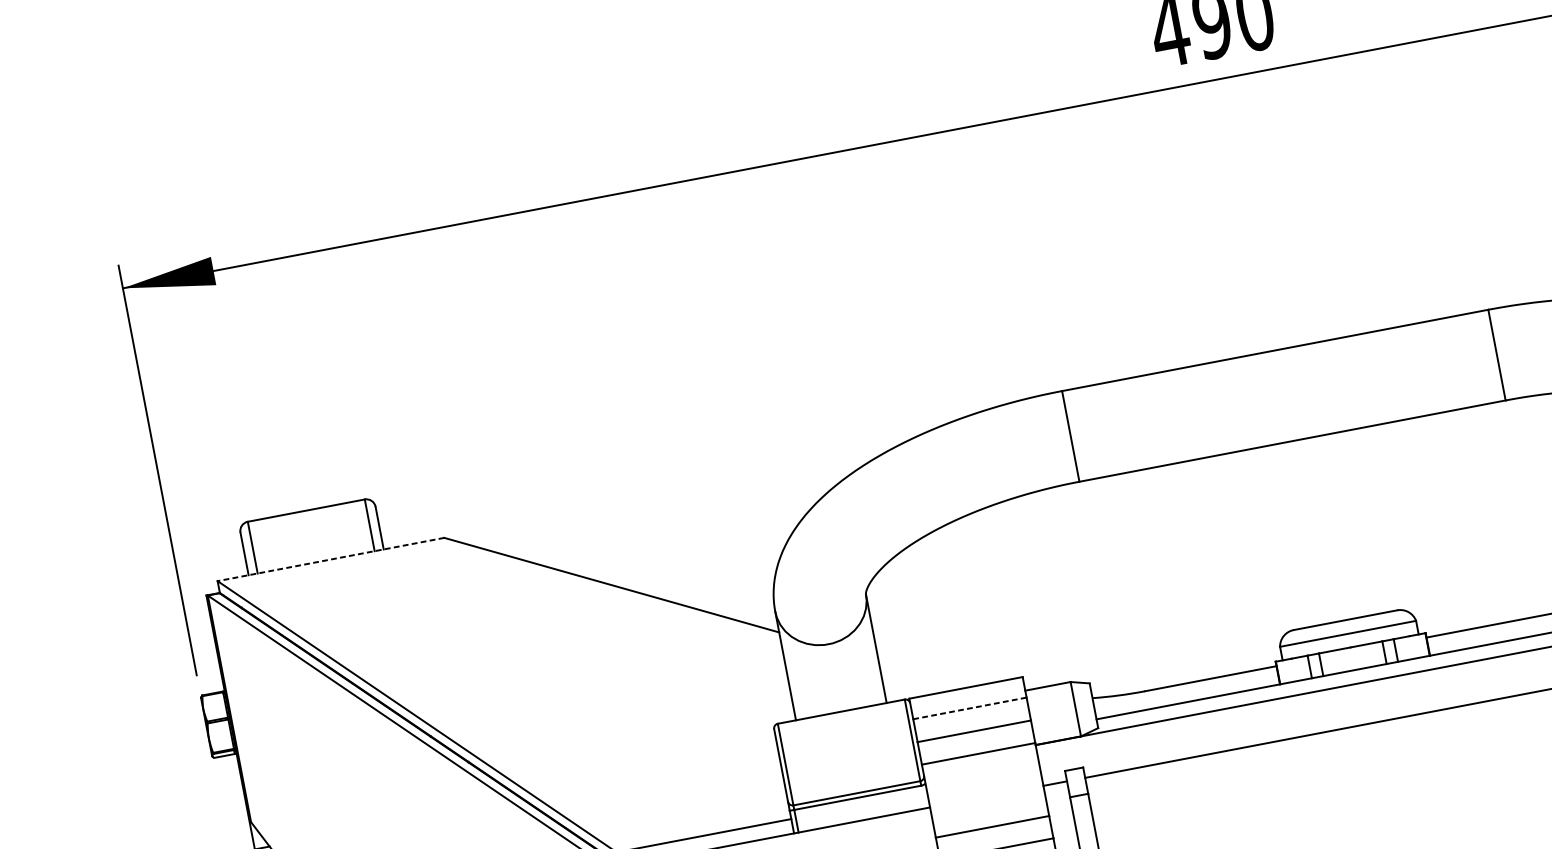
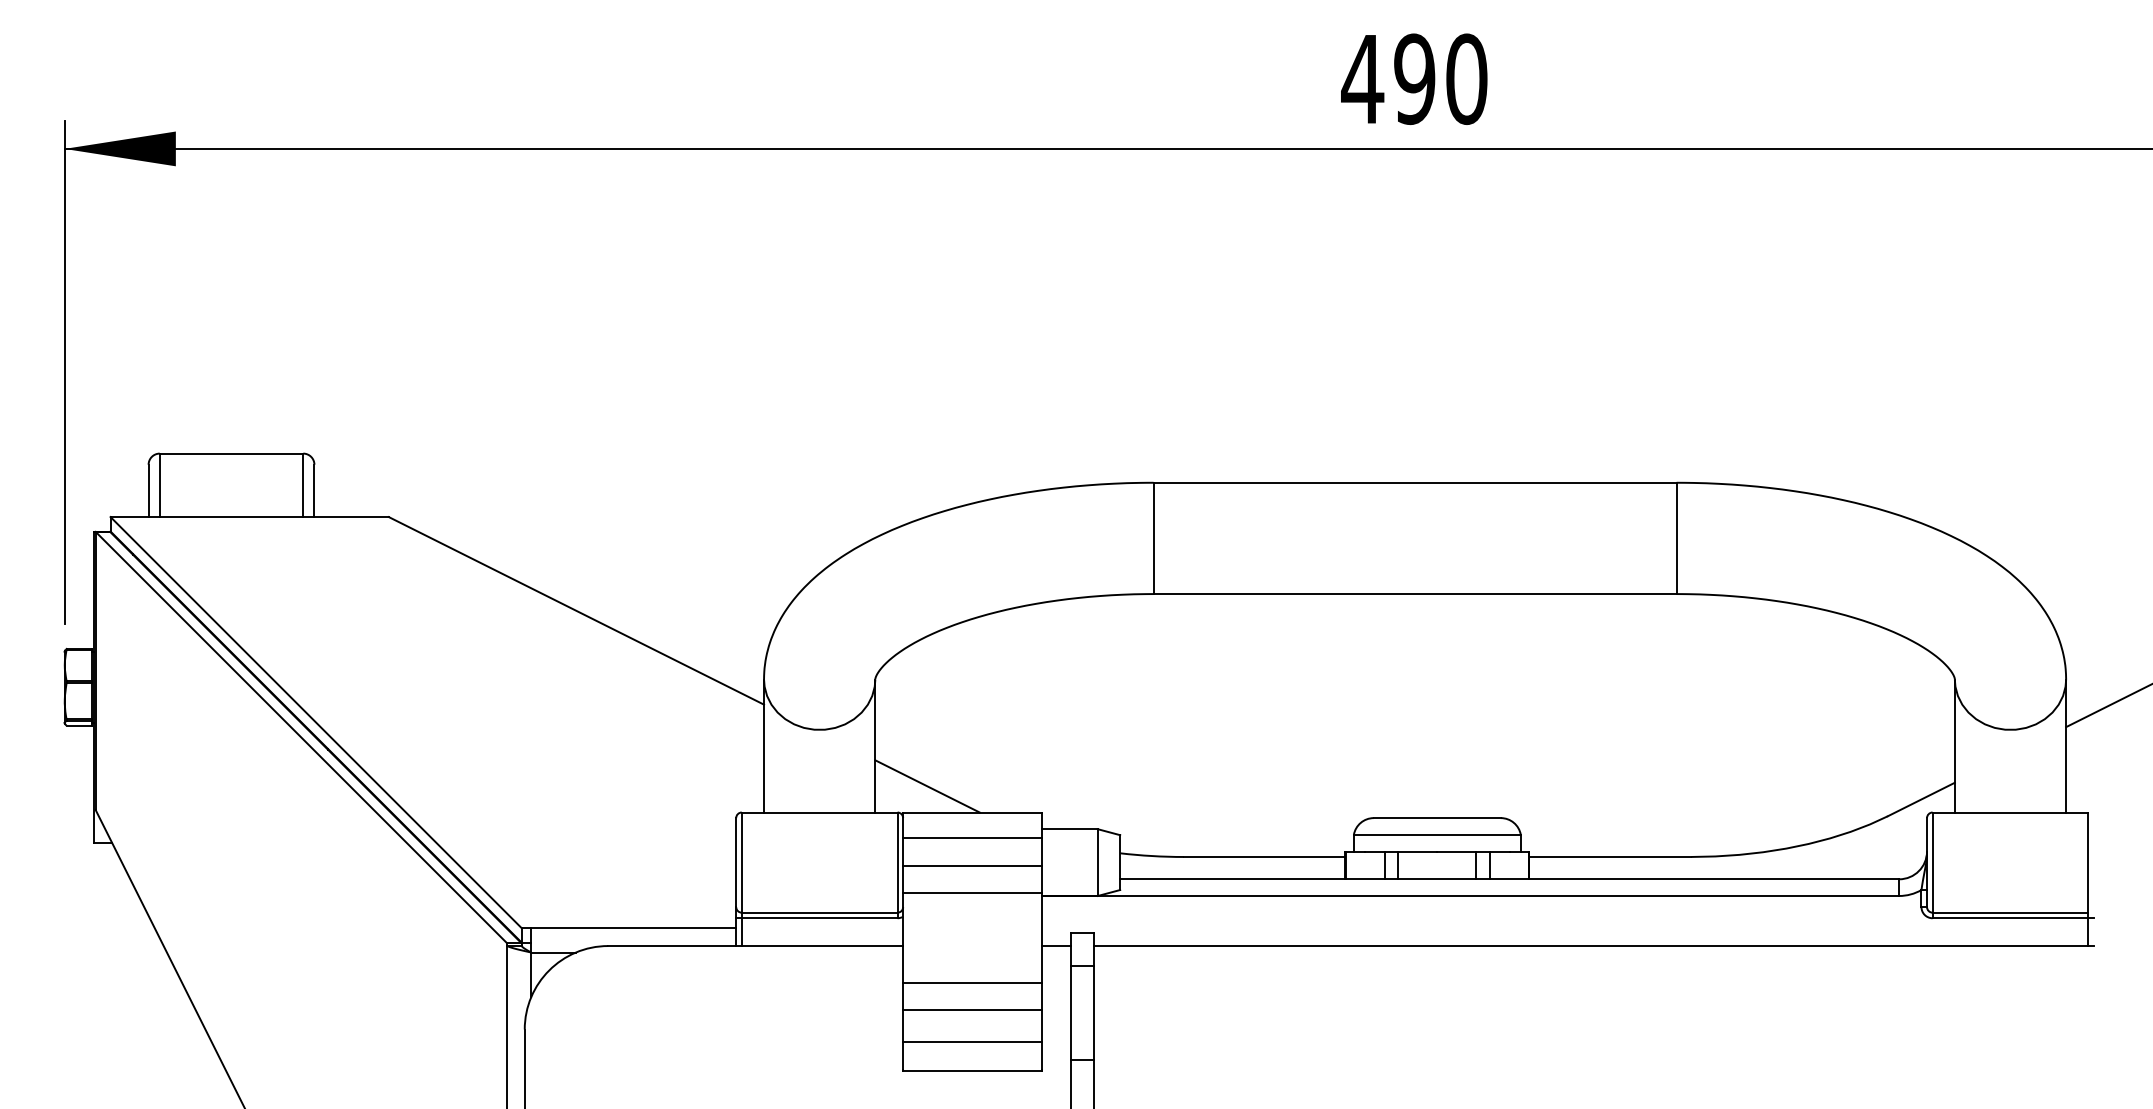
line: (330, 559) -> (249, 517), dashed -> solid
line: (925, 673) -> (927, 786), added
line: (969, 708) -> (972, 837), dashed -> solid

